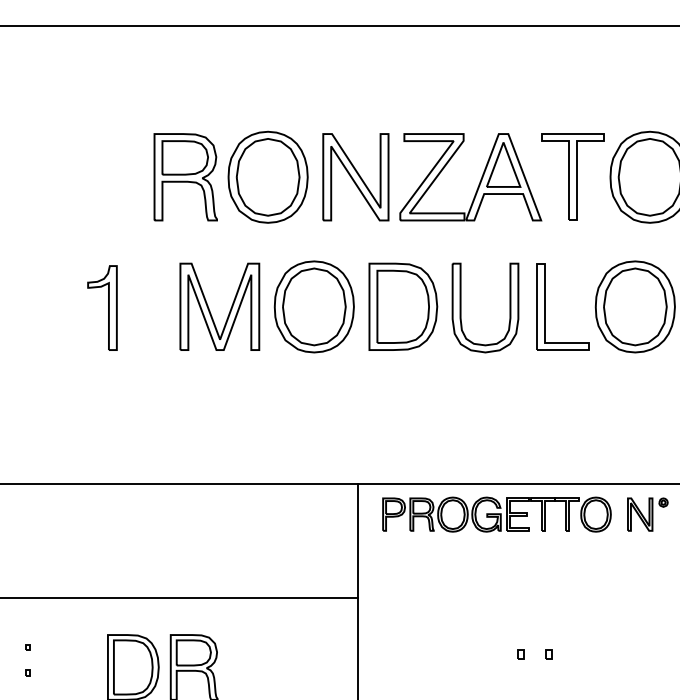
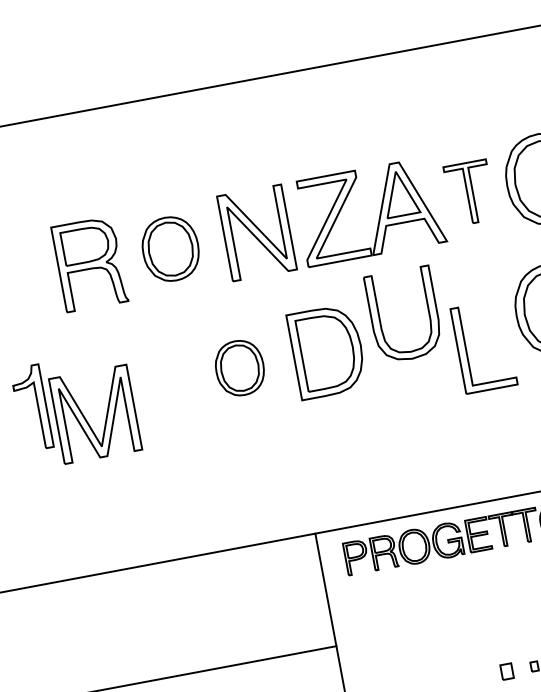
part: (267, 176) -> (170, 248), size x0.7
part: (572, 176) -> (469, 192), size x0.7
part: (313, 306) -> (239, 367), size x0.6
part: (545, 306) -> (466, 349), moved
part: (461, 307) -> (380, 318), moved
part: (210, 310) -> (87, 419), moved
part: (520, 654) -> (506, 671), size x1.6

